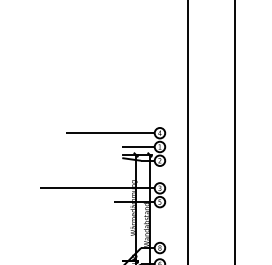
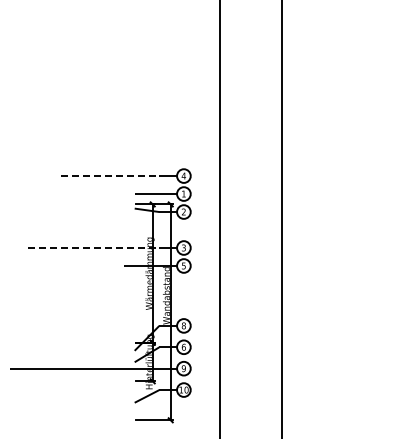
line: (103, 133) -> (110, 176), solid -> dashed
line: (90, 188) -> (93, 248), solid -> dashed

